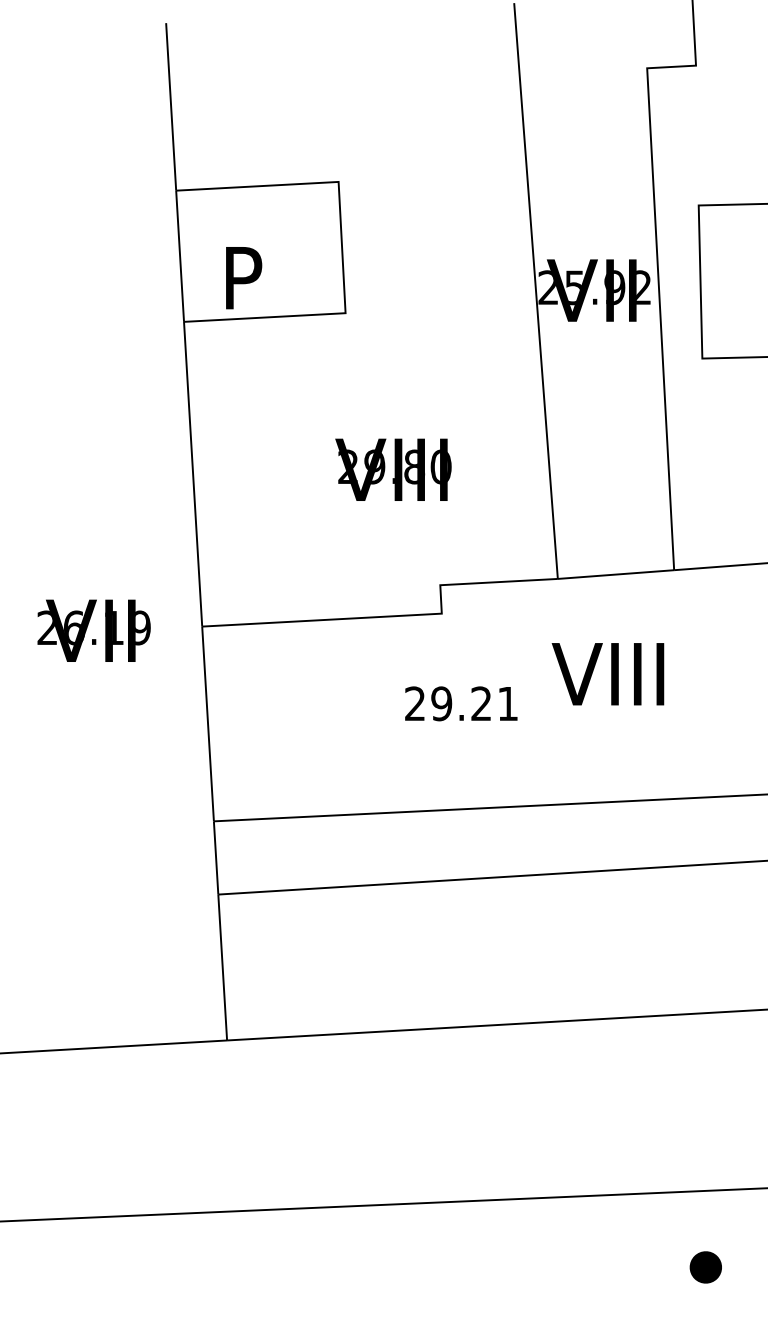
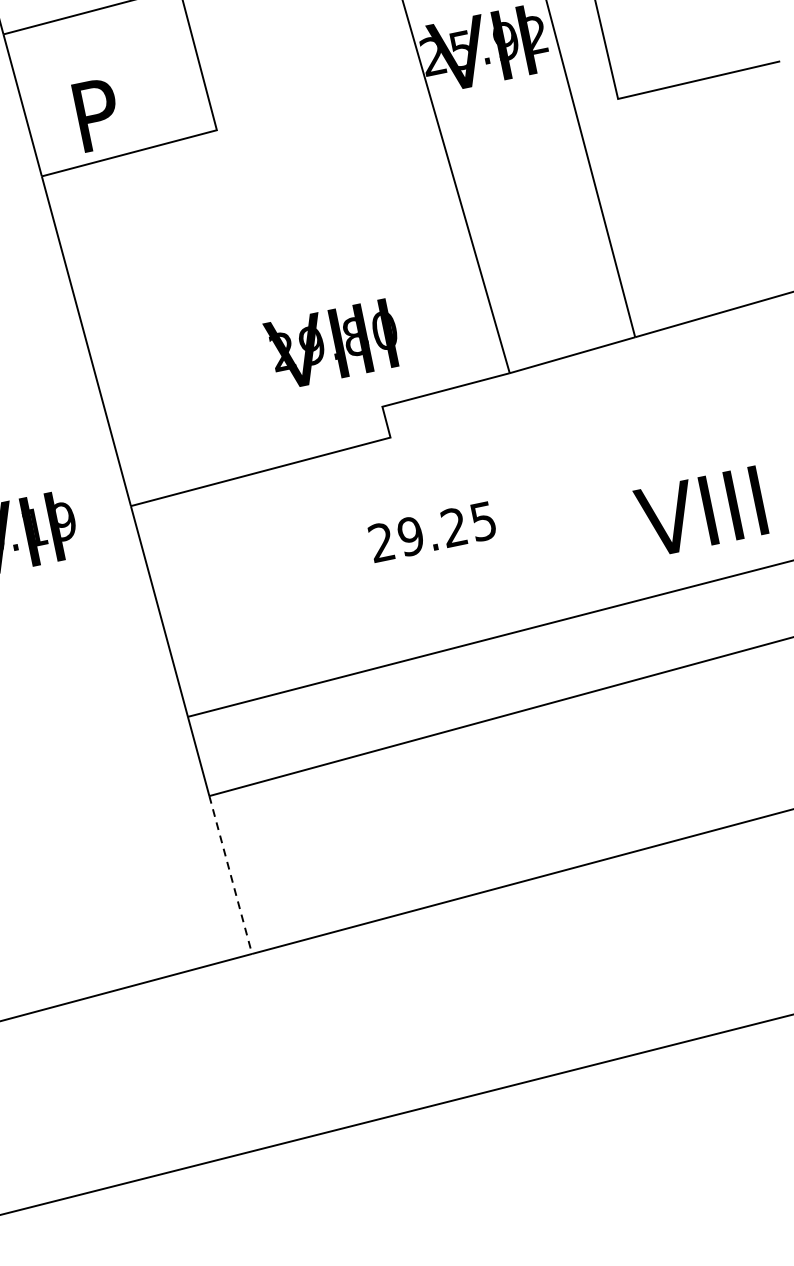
text: (393, 469) -> (333, 344), moved
text: (607, 674) -> (700, 512), moved
text: (507, 704) -> (483, 522), 29.21 -> 29.25
line: (222, 968) -> (230, 876), solid -> dashed

